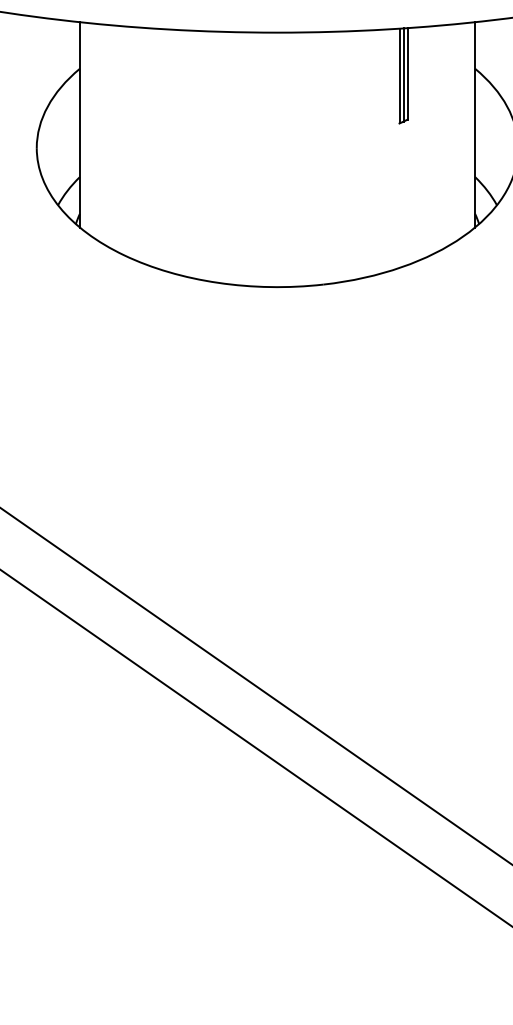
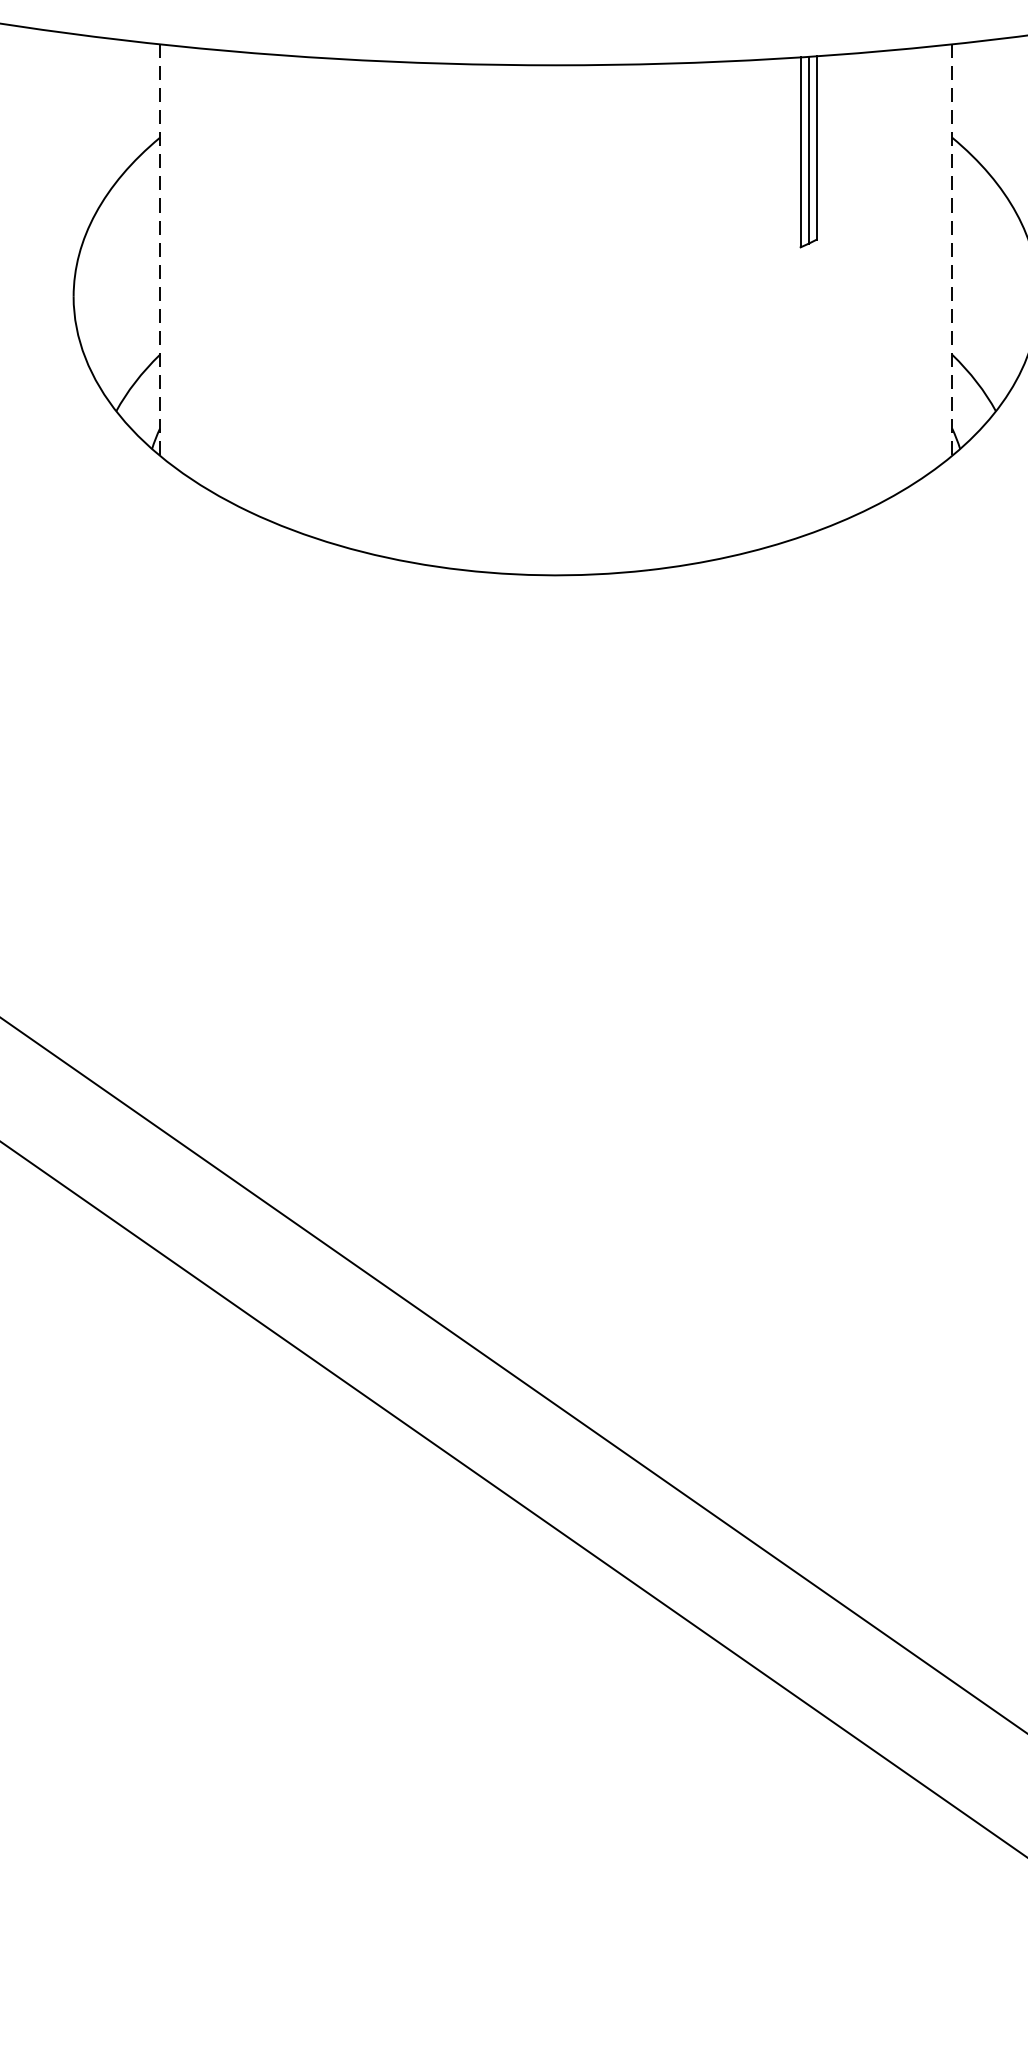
line: (79, 124) -> (159, 249), solid -> dashed
line: (475, 124) -> (952, 249), solid -> dashed

